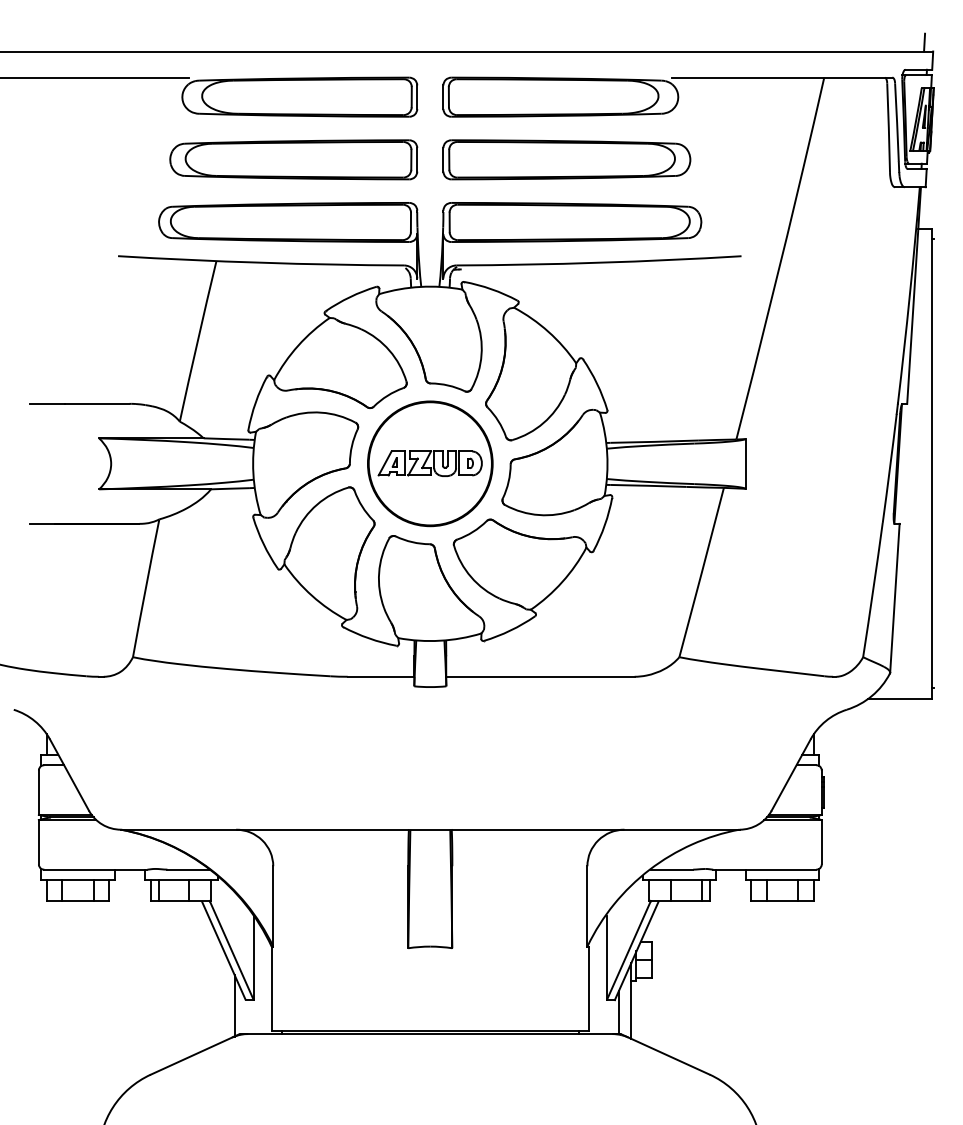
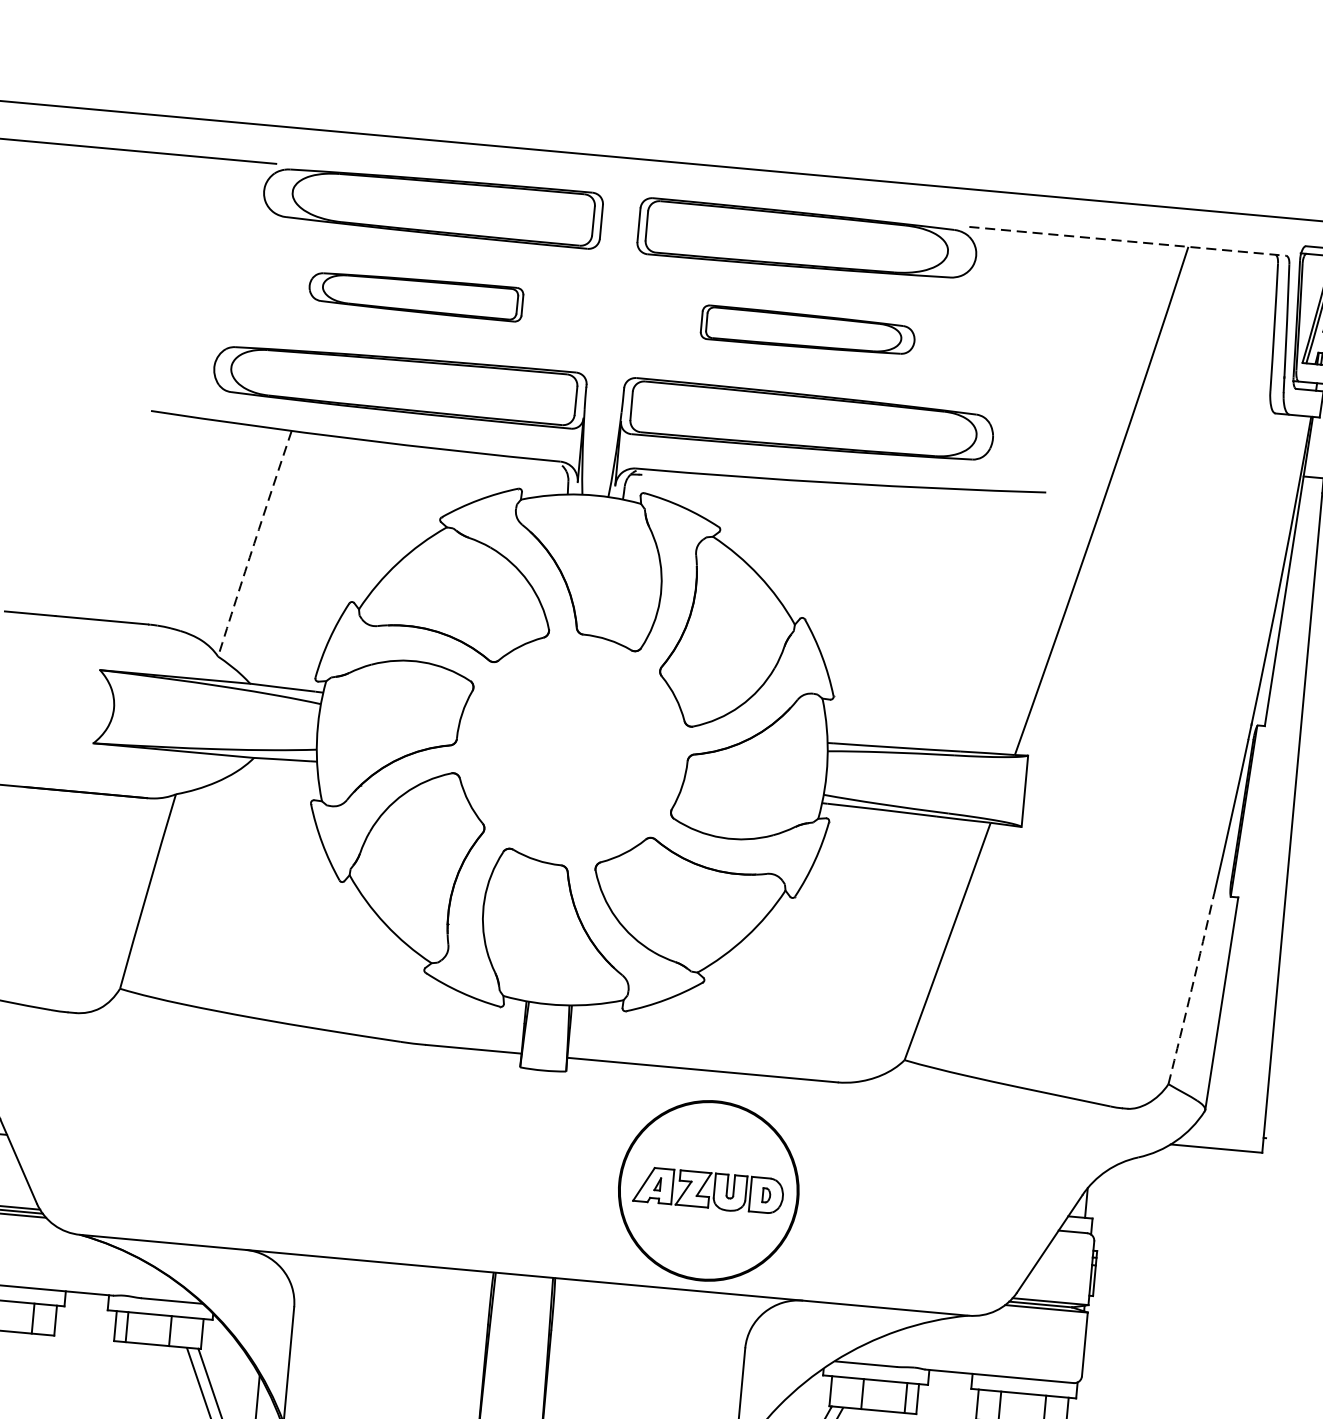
line: (782, 77) -> (1128, 241), solid -> dashed
part: (293, 159) -> (415, 295), size x0.6
part: (566, 159) -> (807, 330), size x0.6
arc: (197, 341) -> (253, 543), solid -> dashed
part: (430, 463) -> (709, 1190), moved
arc: (873, 590) -> (1192, 989), solid -> dashed

